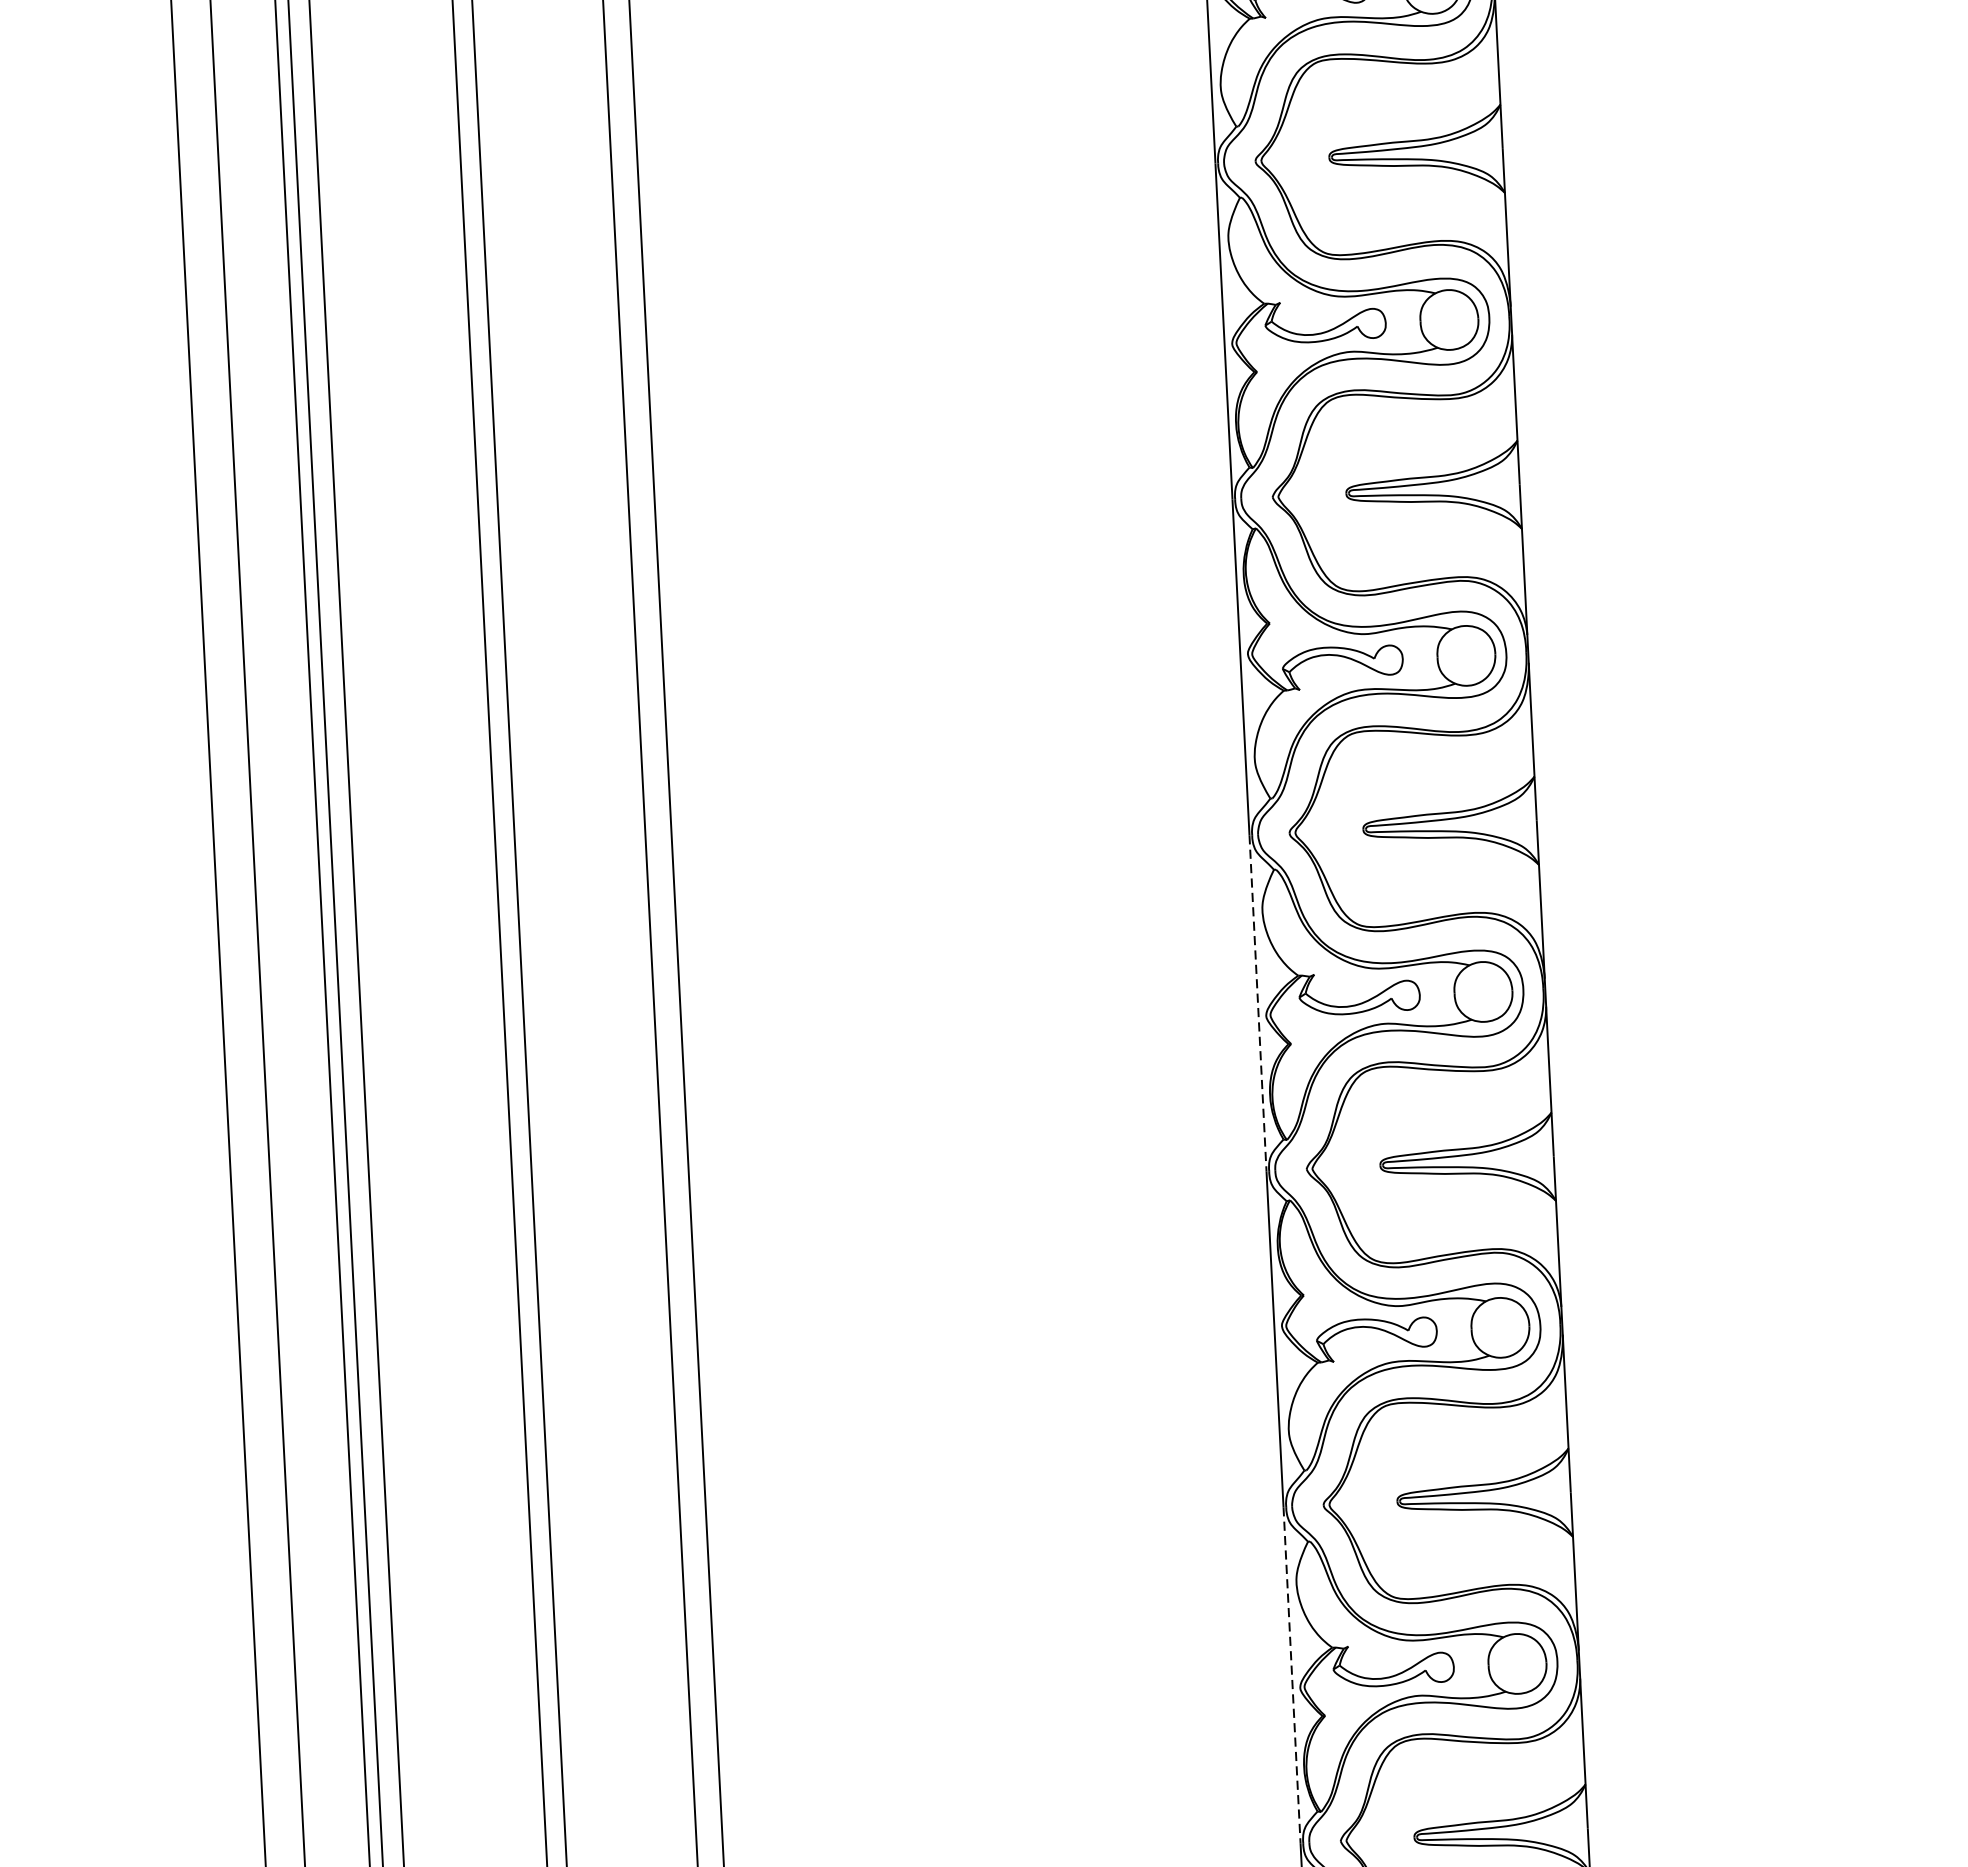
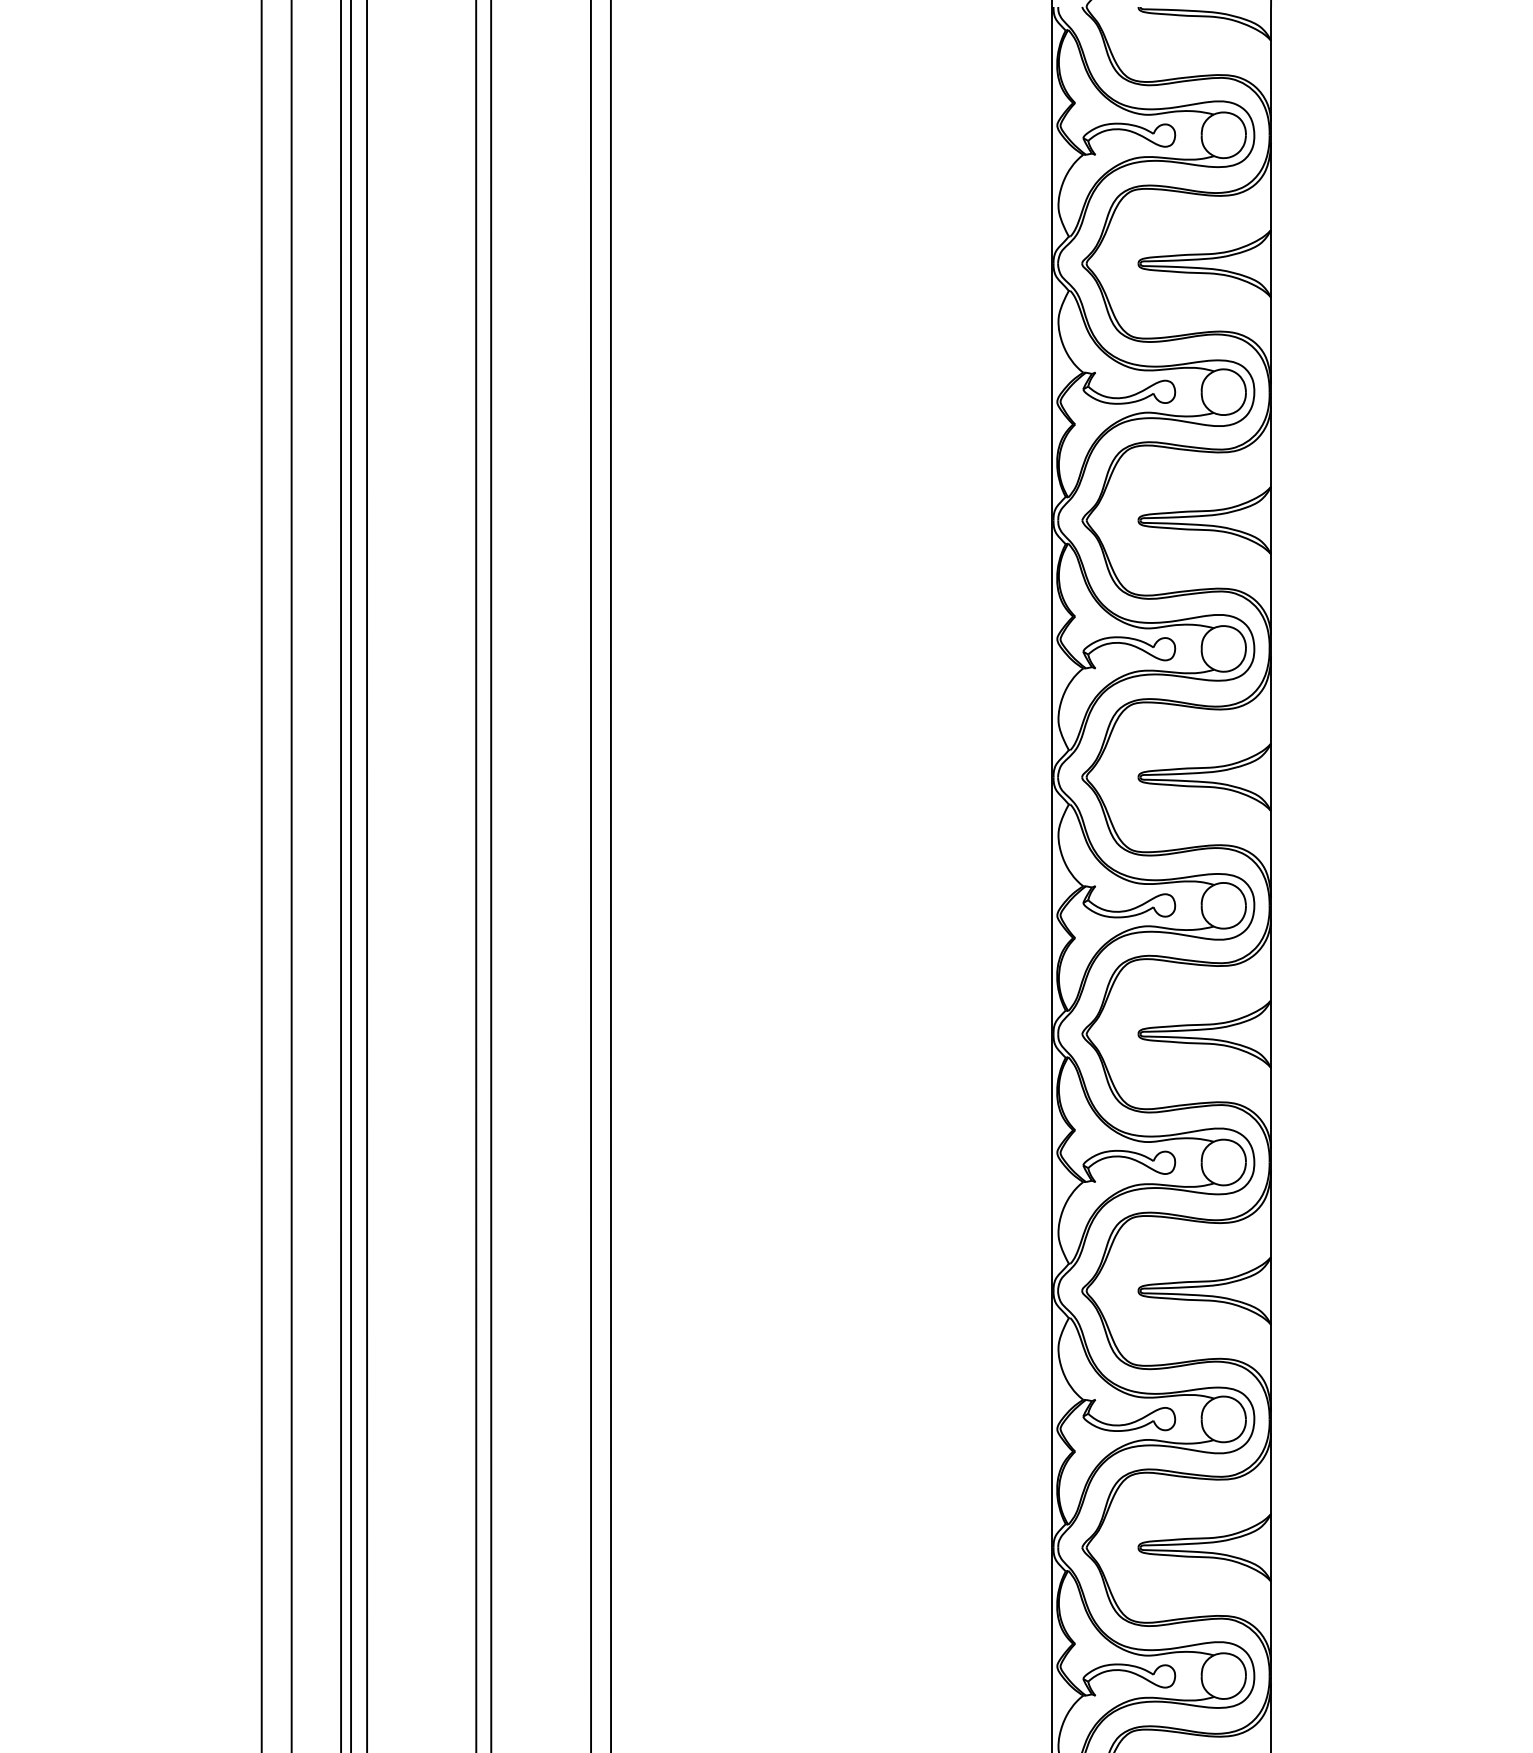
line: (1258, 1004) -> (1051, 906), dashed -> solid
line: (1292, 1675) -> (1051, 1419), dashed -> solid

